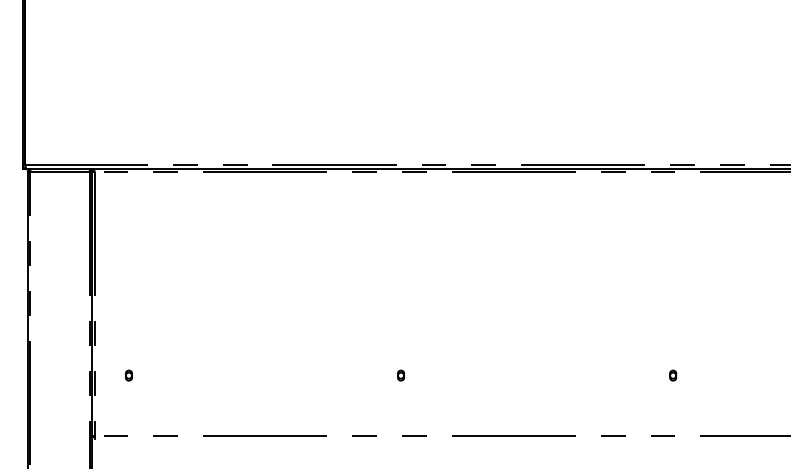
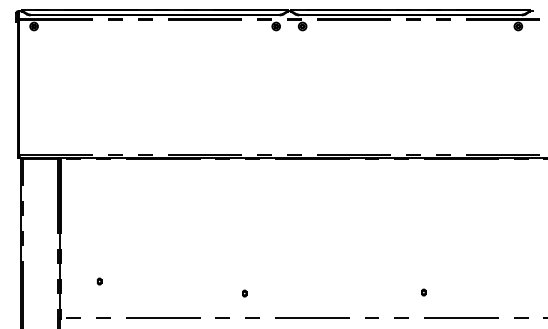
part: (128, 375) -> (99, 281), moved
part: (400, 375) -> (244, 293), moved
part: (672, 375) -> (423, 292), moved

